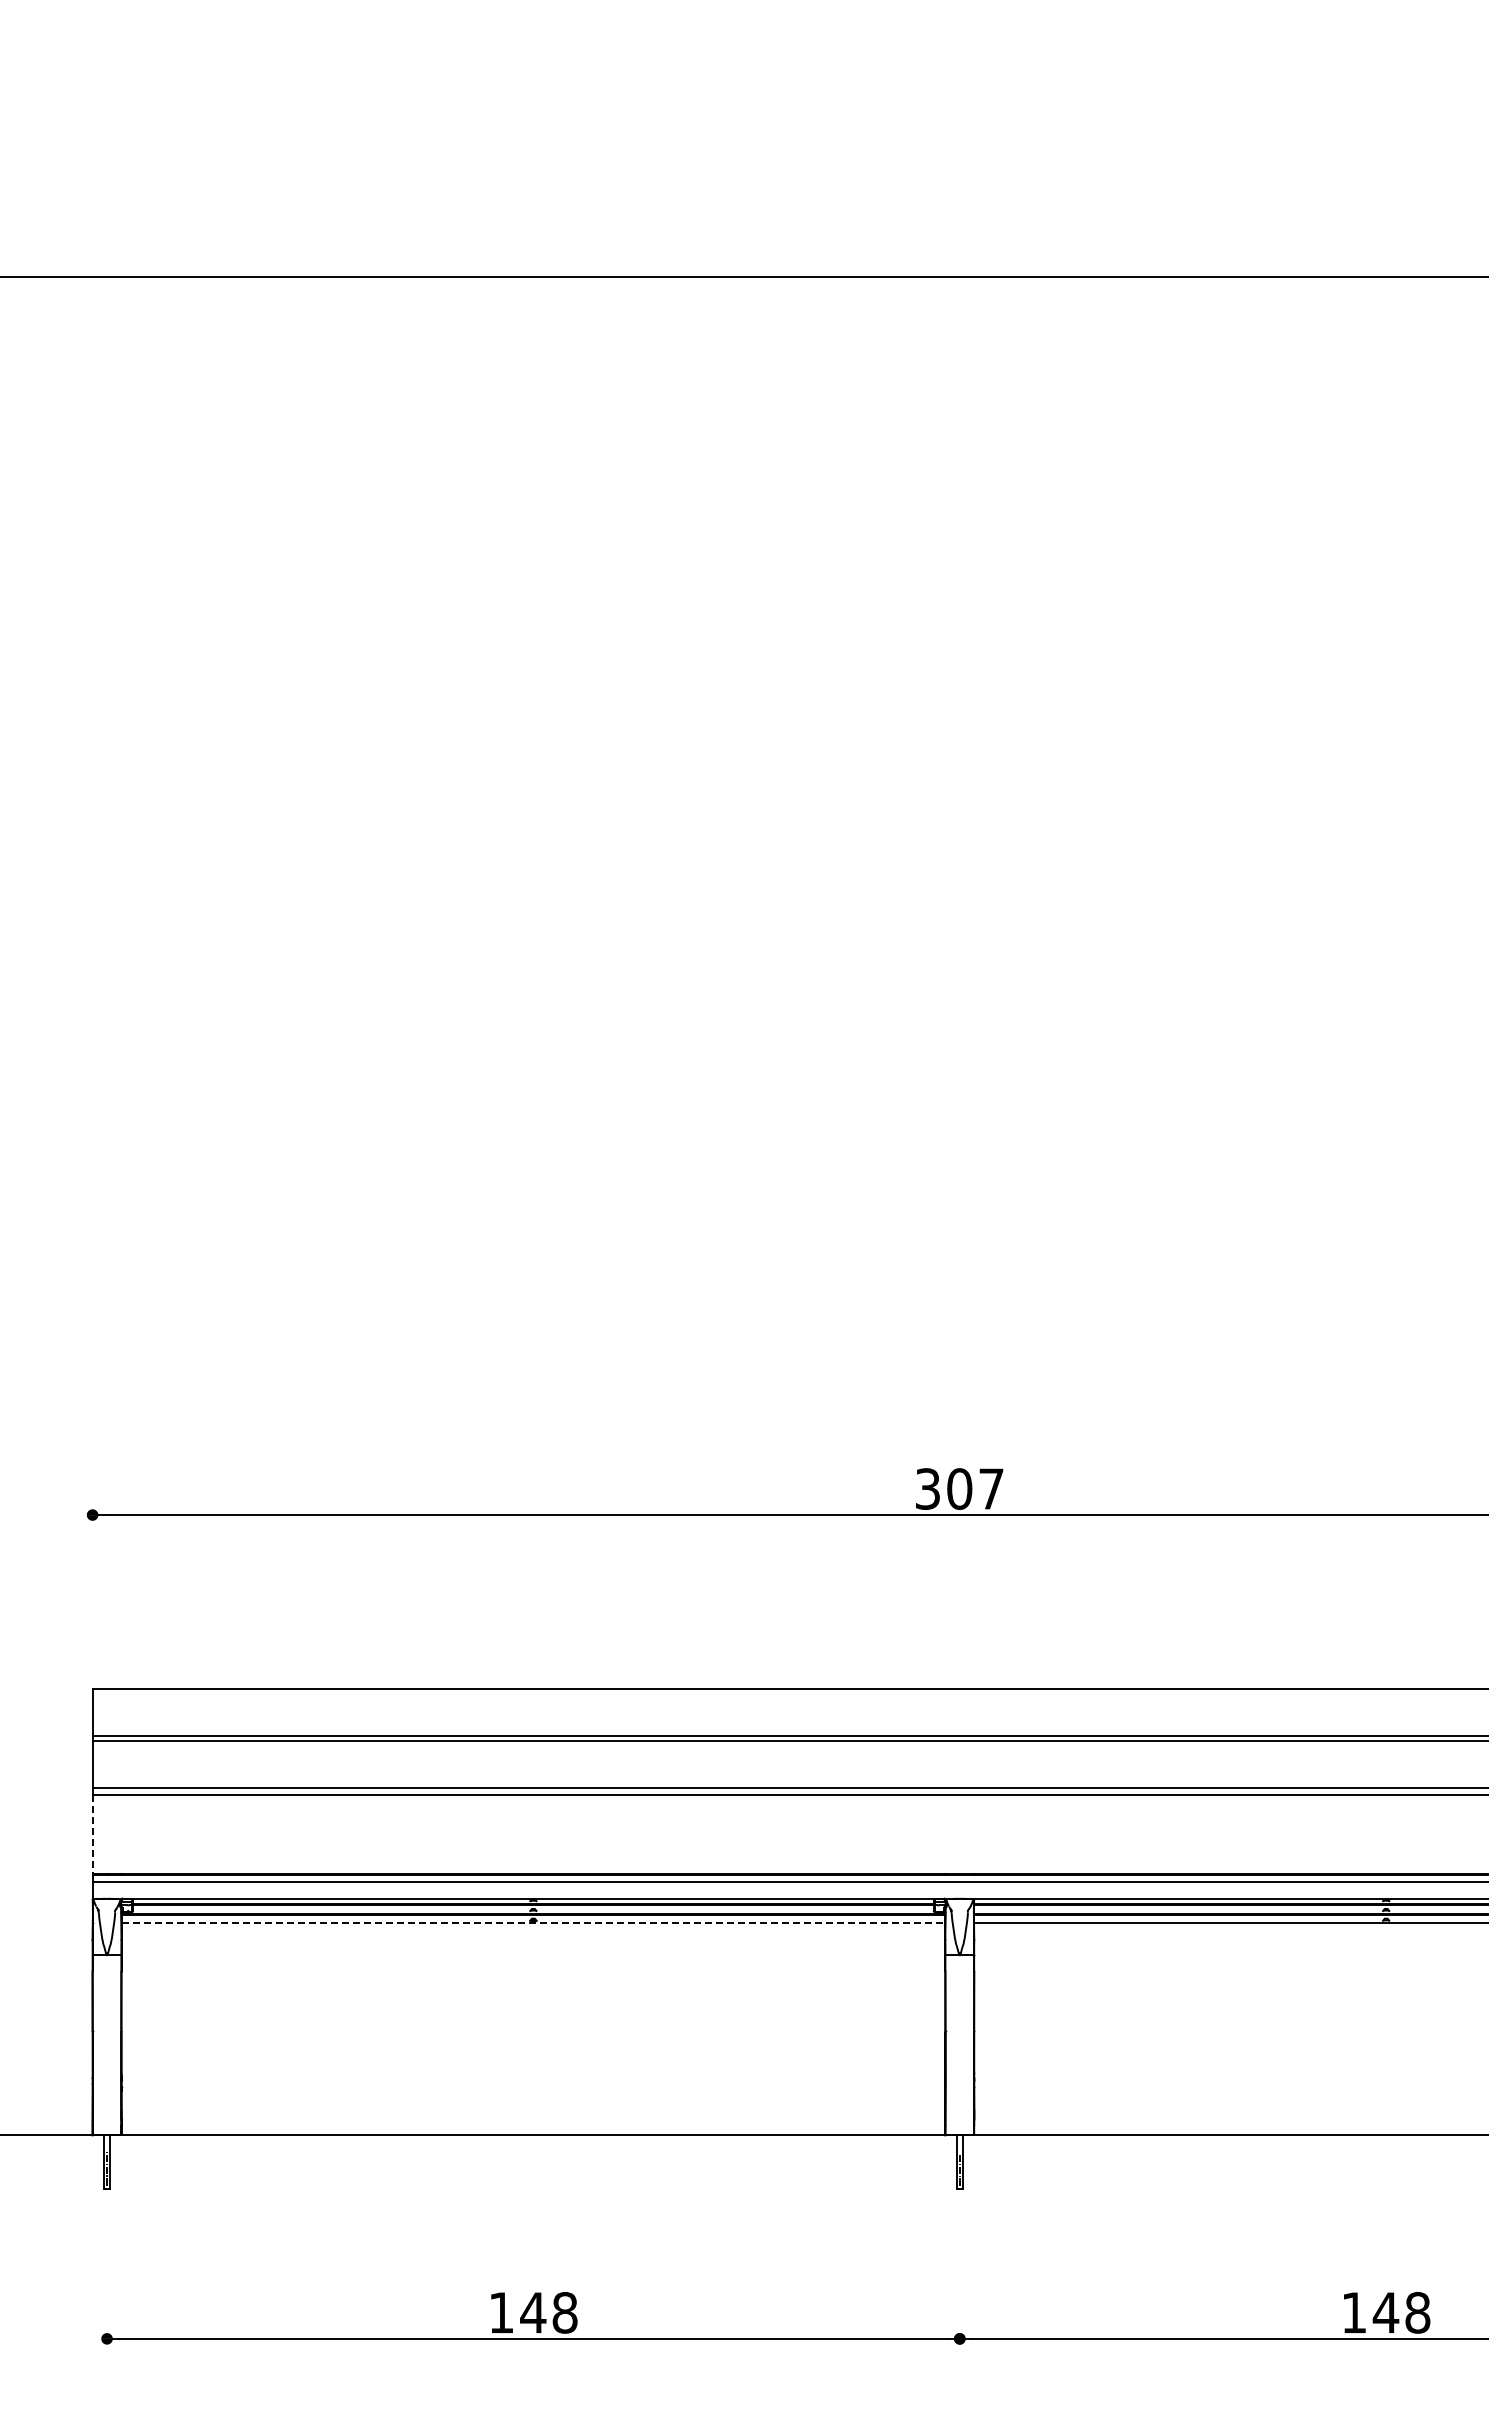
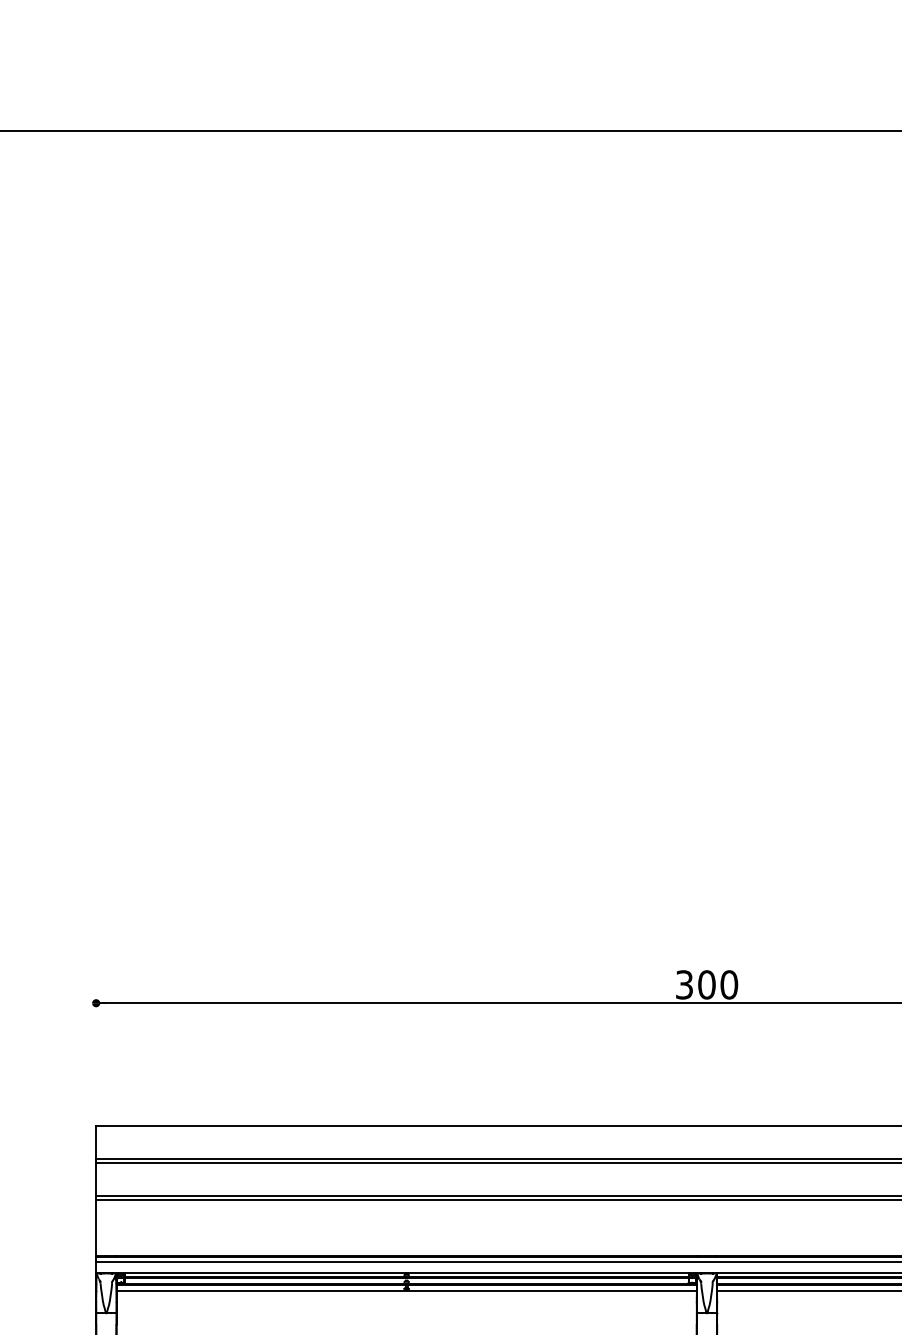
text: (991, 1488) -> (729, 984), 307 -> 300
line: (92, 1834) -> (96, 1228), dashed -> solid
line: (533, 1923) -> (406, 1290), dashed -> solid

